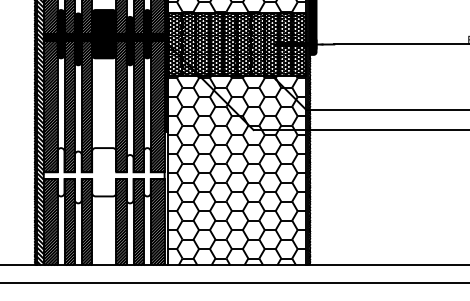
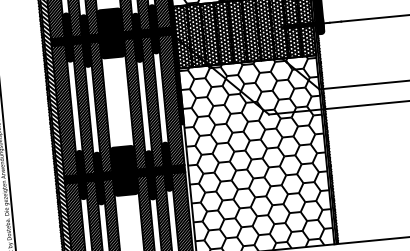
fill: (103, 175) -> (124, 174), added

